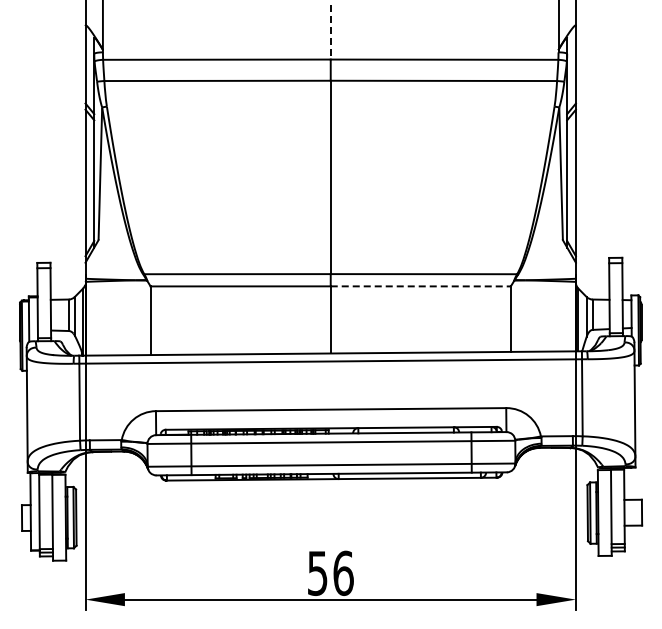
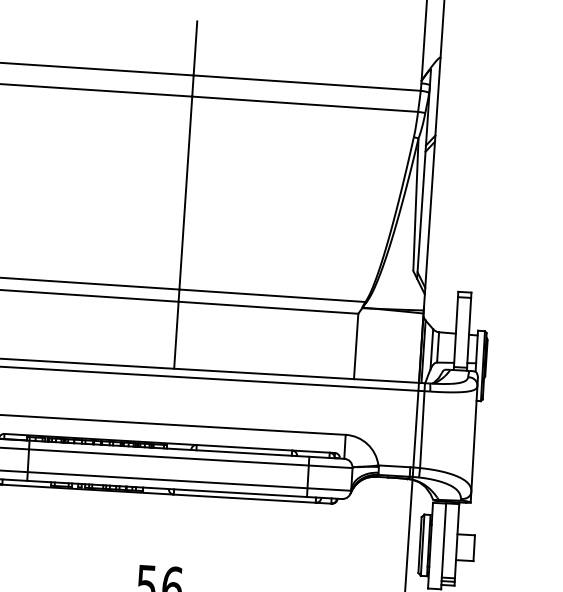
line: (330, 32) -> (195, 48), dashed -> solid
line: (421, 286) -> (269, 307), dashed -> solid

